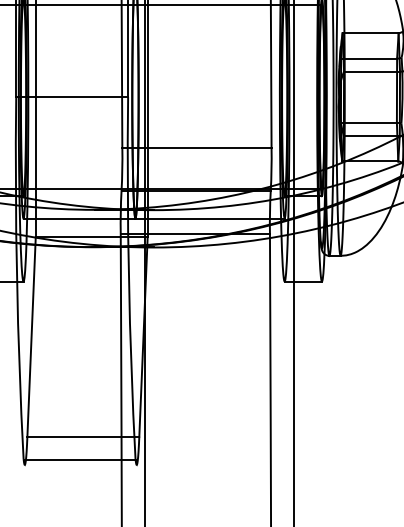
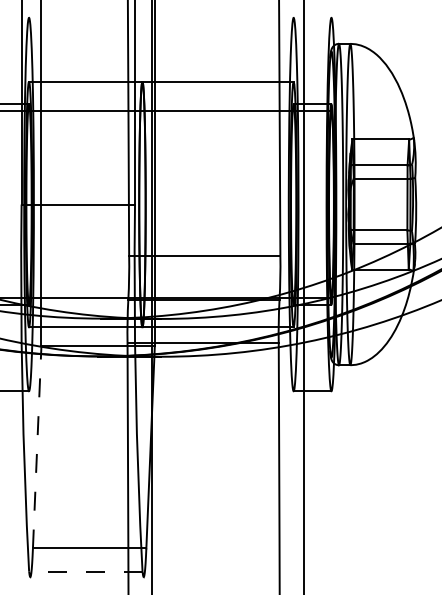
line: (31, 336) -> (37, 446), solid -> dashed
line: (79, 459) -> (85, 571), solid -> dashed

